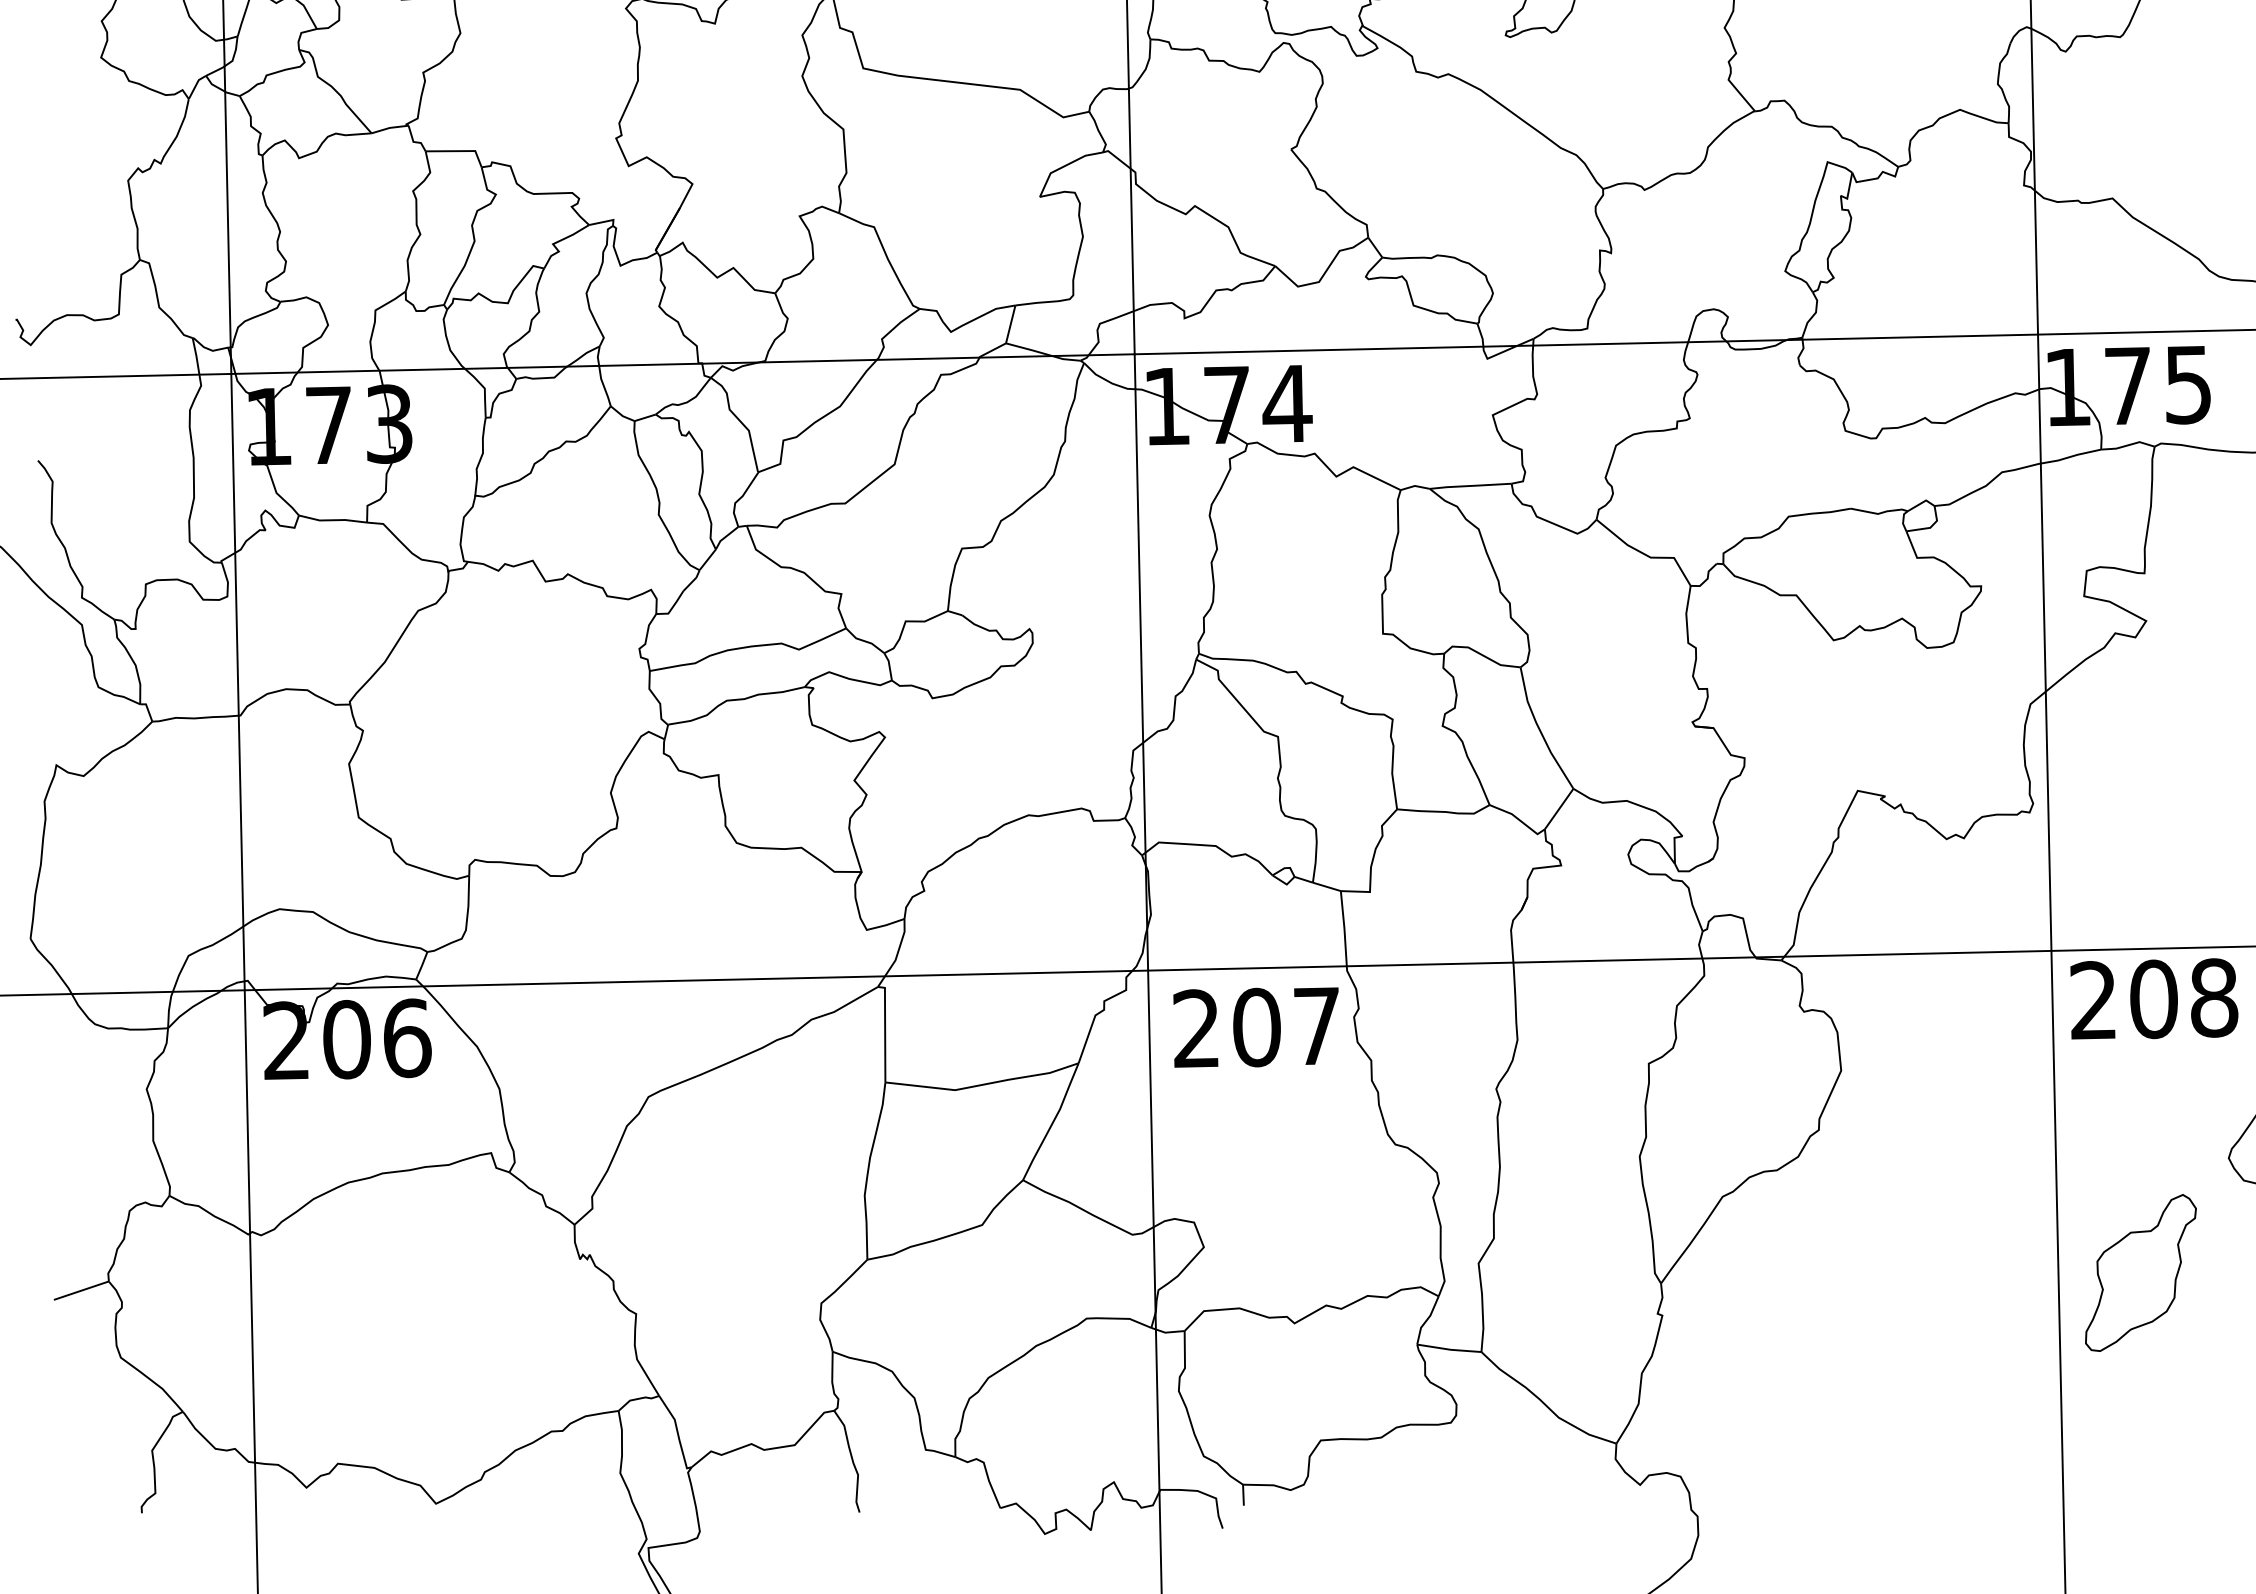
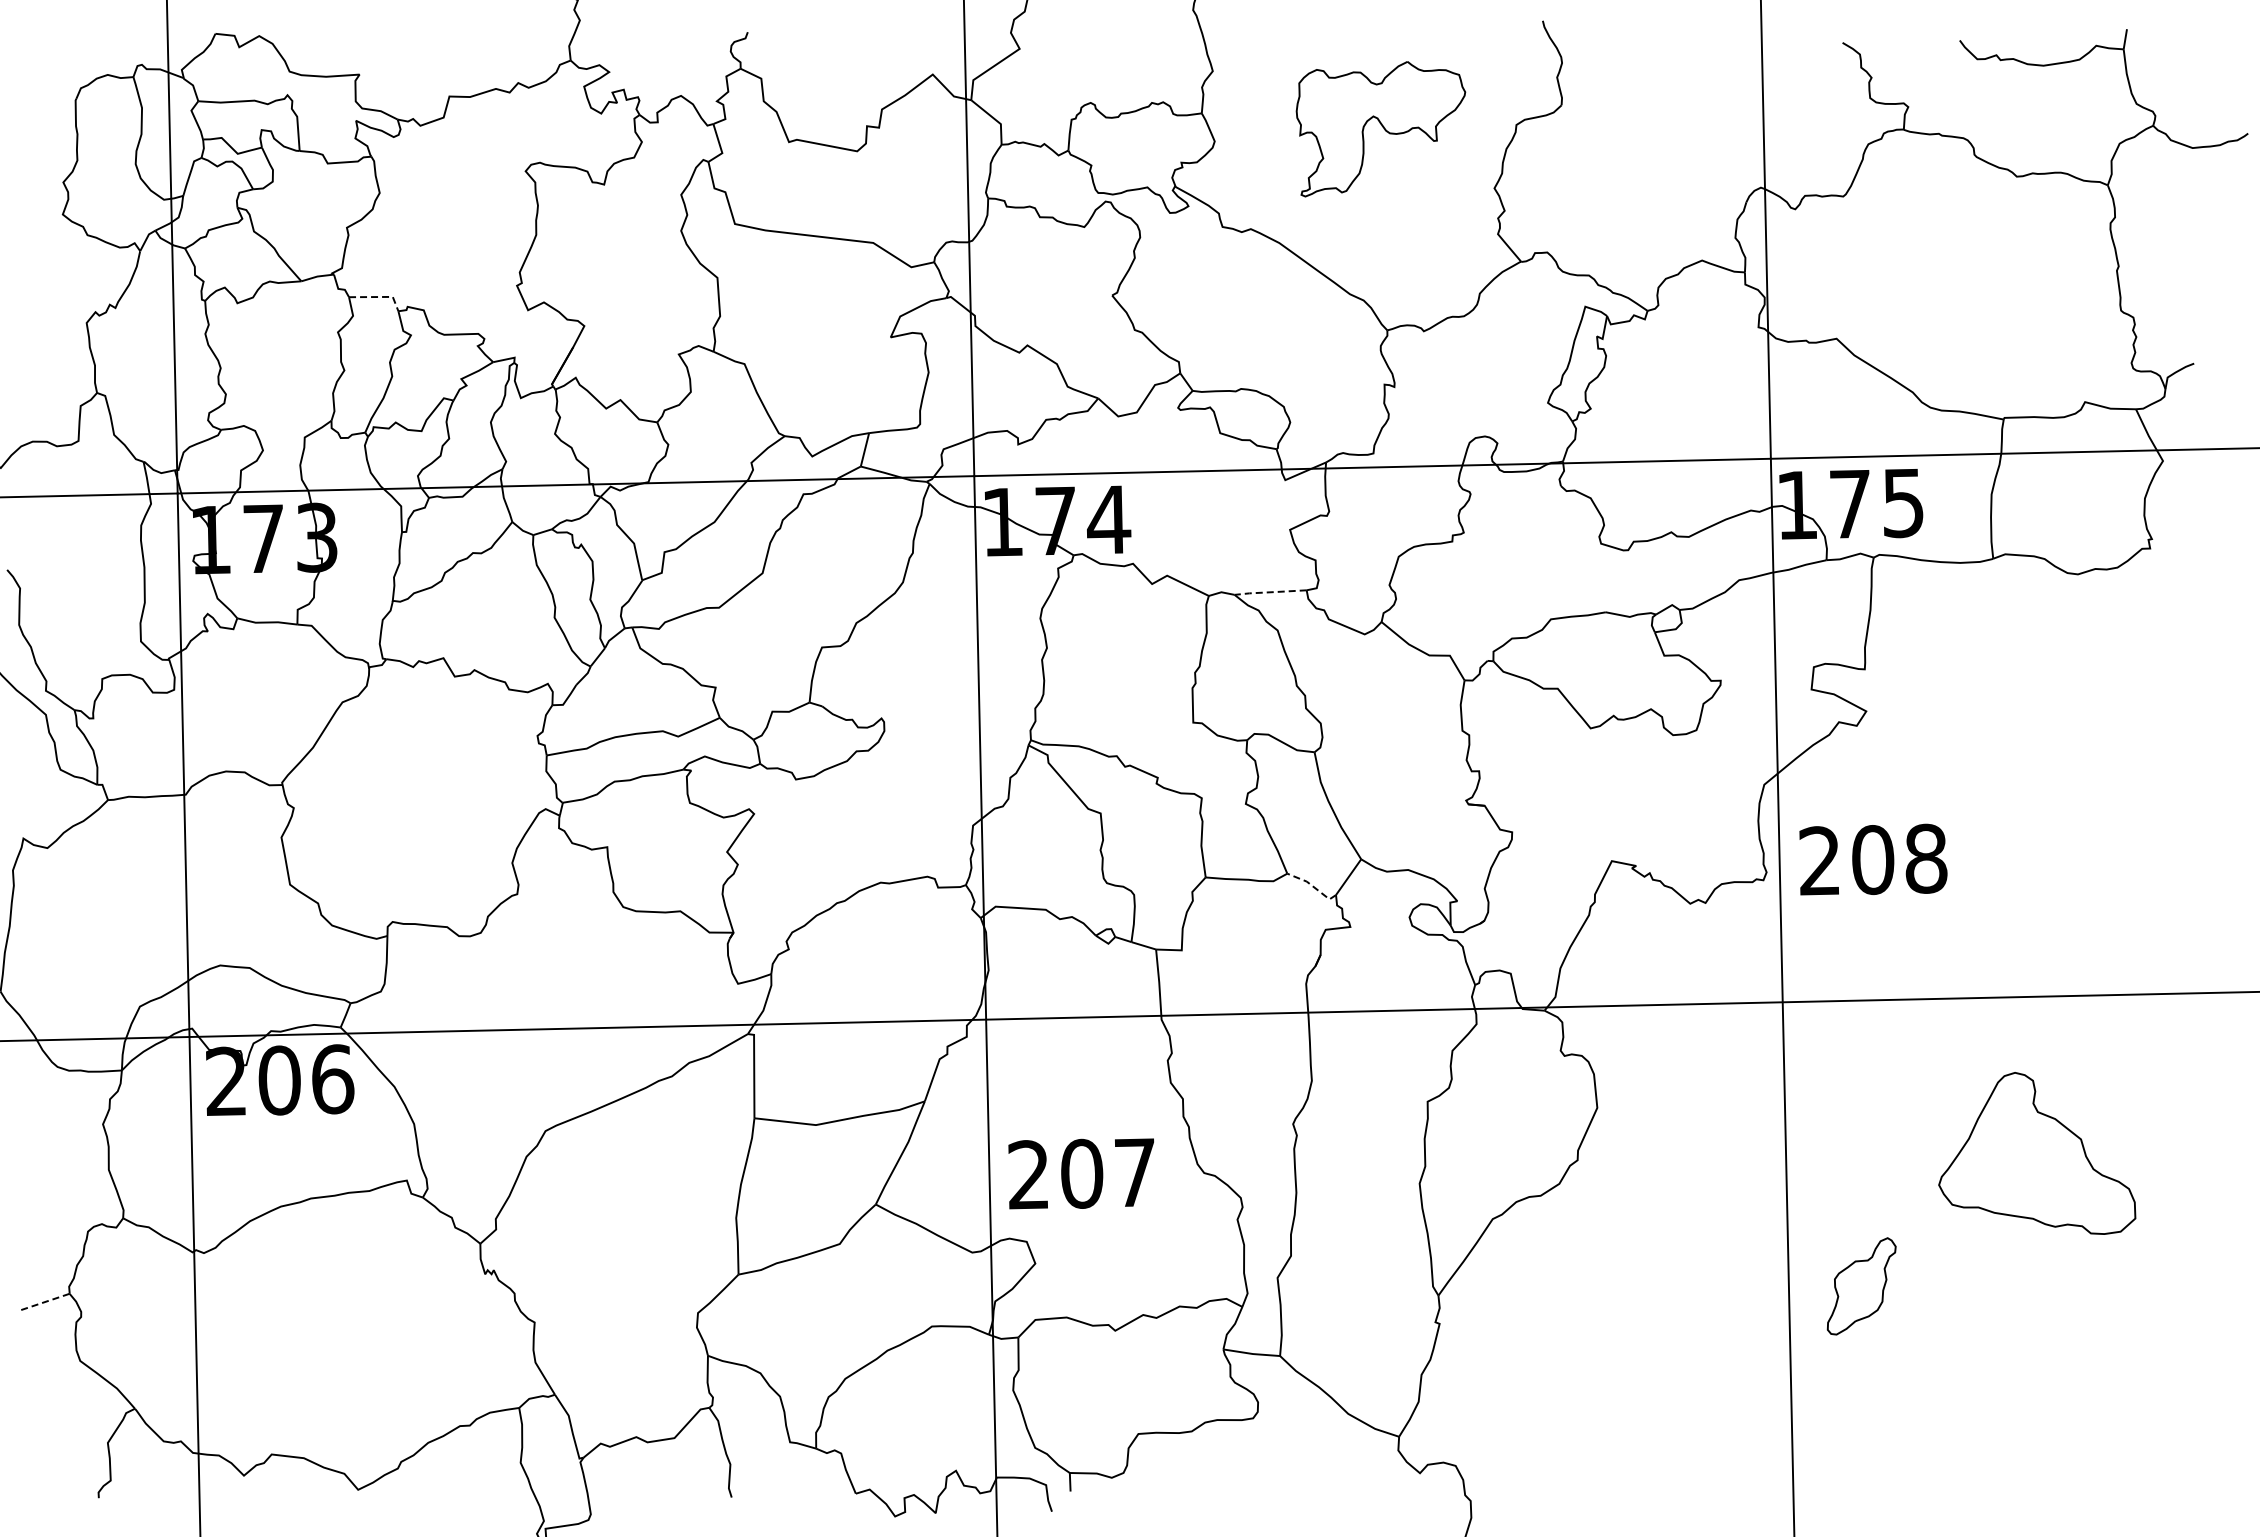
line: (460, 151) -> (379, 297), solid -> dashed
line: (1470, 486) -> (1270, 592), solid -> dashed
line: (1518, 818) -> (1312, 885), solid -> dashed
text: (2154, 998) -> (1873, 859), moved
text: (1255, 1027) -> (1080, 1173), moved
part: (2140, 1273) -> (1861, 1286), size x0.7
line: (81, 1290) -> (45, 1301), solid -> dashed

